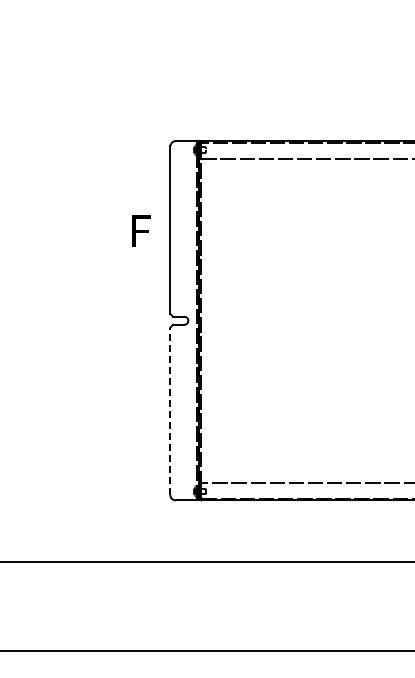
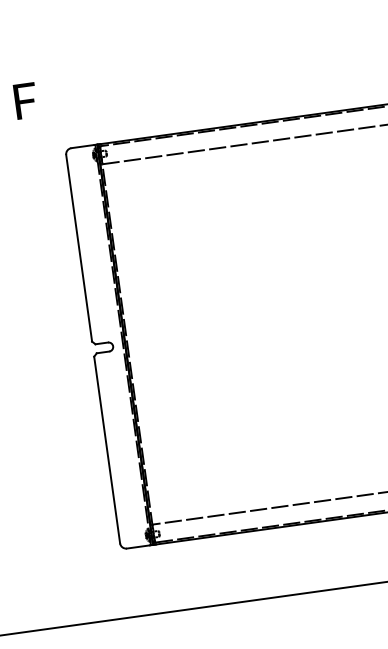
text: (141, 230) -> (25, 100), moved
line: (170, 411) -> (107, 450), dashed -> solid

